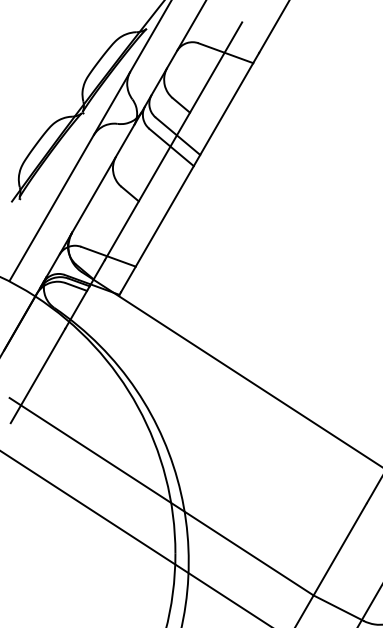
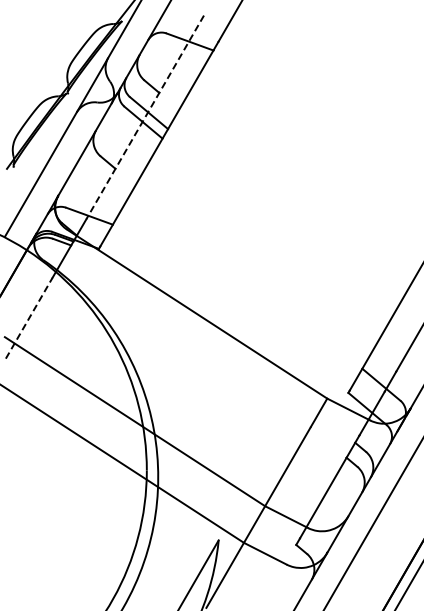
line: (173, 141) -> (145, 117), solid -> dashed
line: (38, 376) -> (29, 318), solid -> dashed

